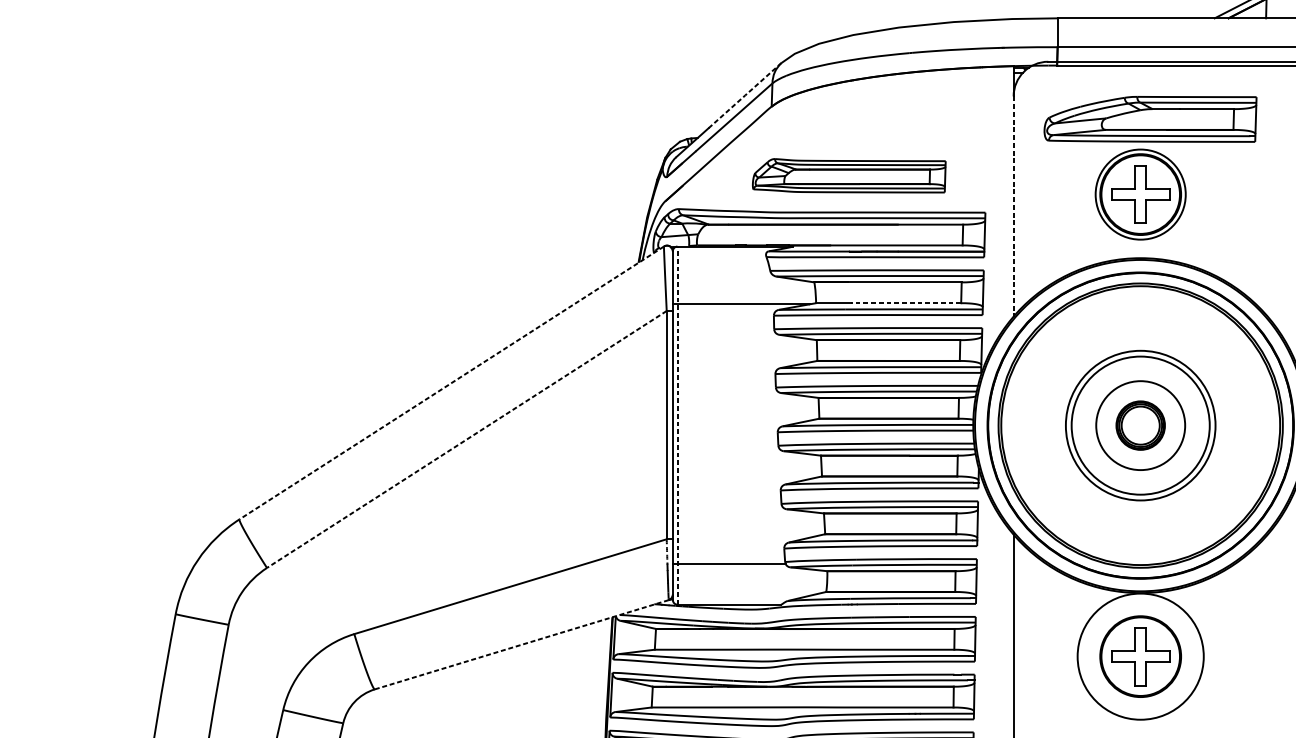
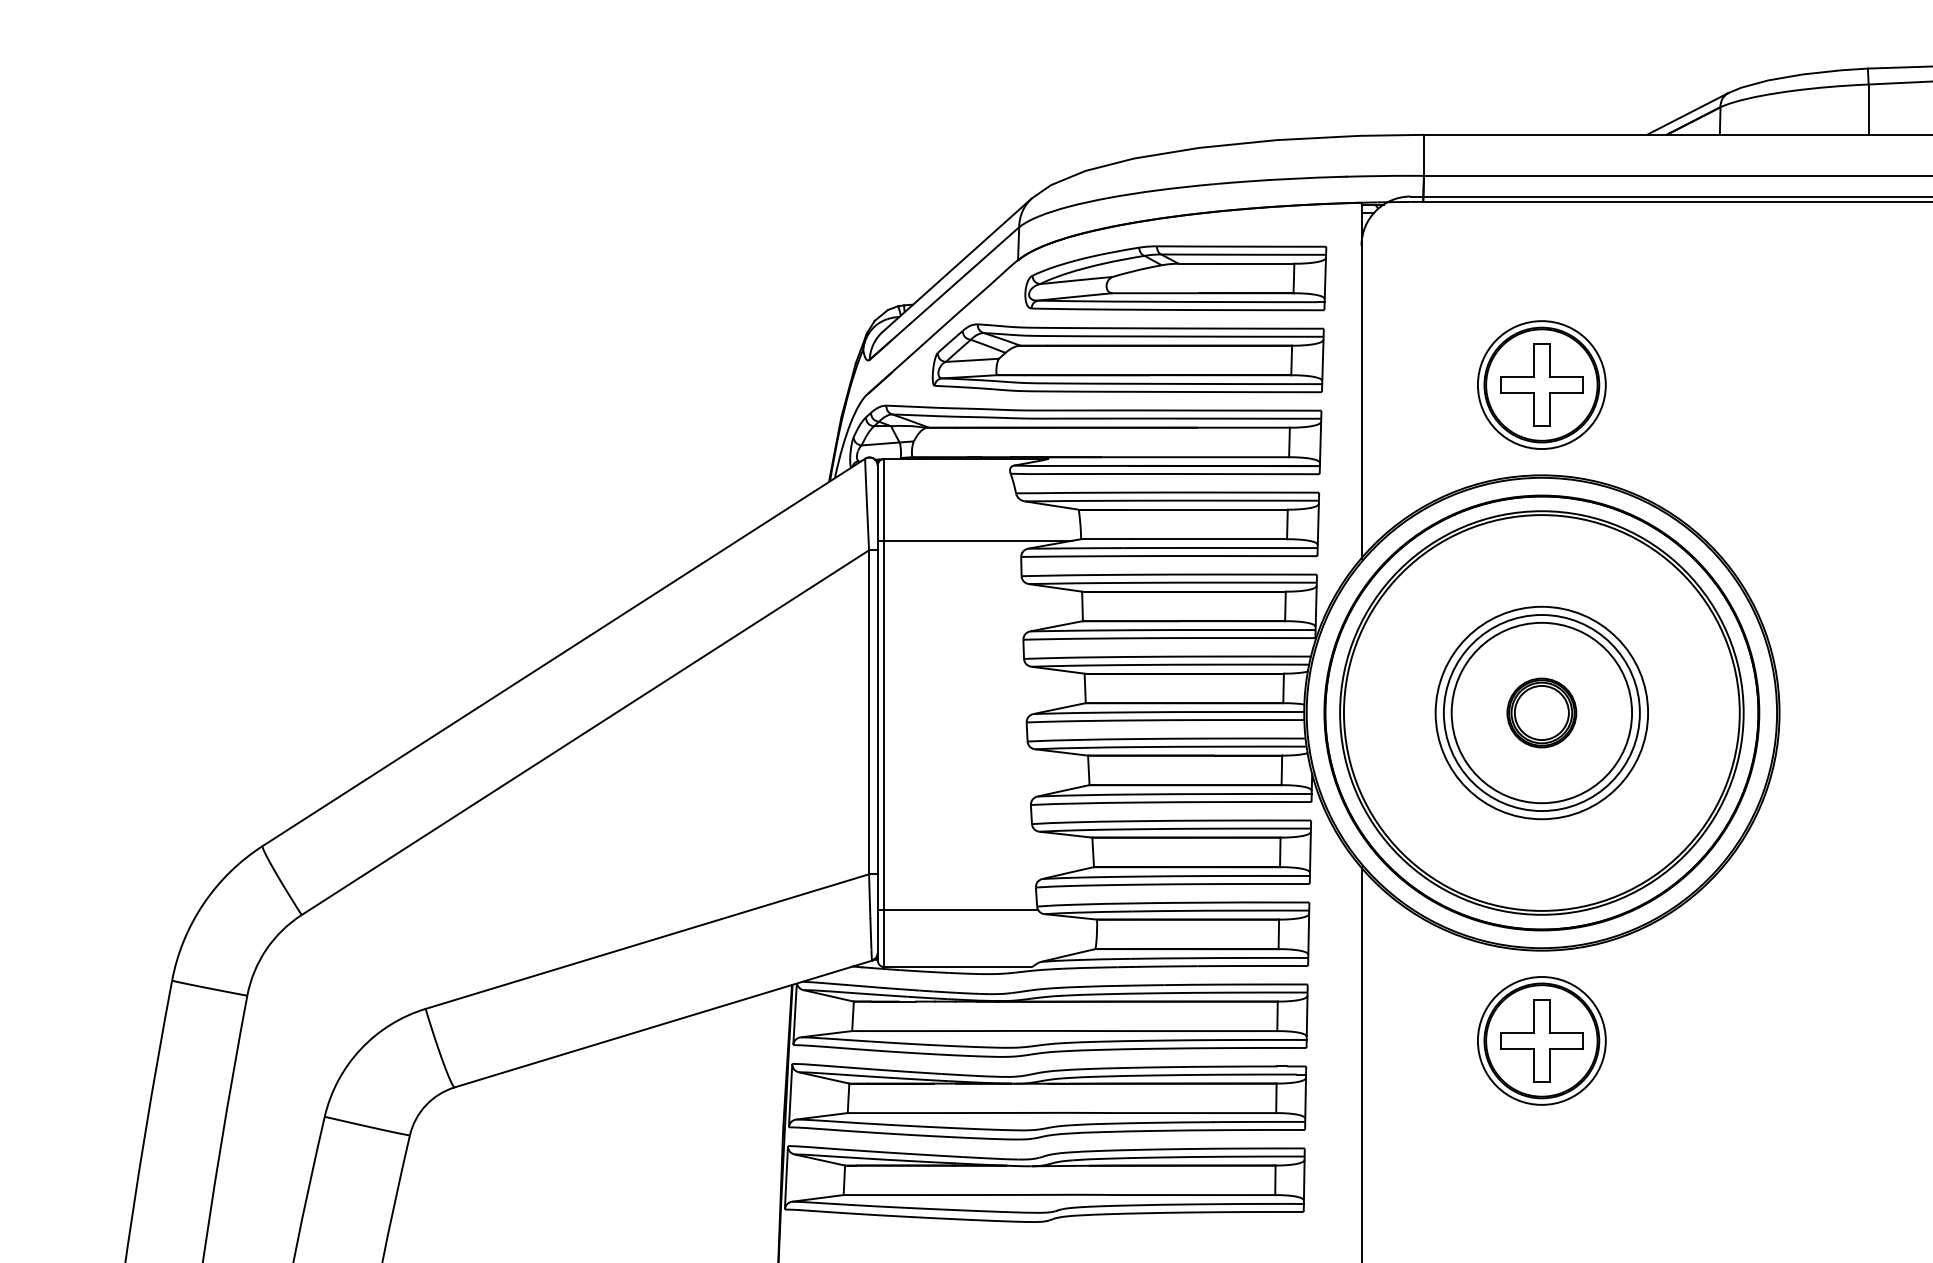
line: (745, 95) -> (980, 244), dashed -> solid
part: (1150, 119) -> (1175, 278), moved
part: (848, 175) -> (1127, 358), size x1.43
line: (1013, 206) -> (1361, 402), dashed -> solid
line: (905, 303) -> (1208, 539), dashed -> solid
line: (451, 383) -> (563, 652), dashed -> solid
line: (677, 425) -> (884, 712), dashed -> solid
circle: (1140, 425) -> (1541, 712), size x1.43
line: (466, 439) -> (584, 732), dashed -> solid
arc: (667, 552) -> (869, 892), dashed -> solid
line: (521, 645) -> (663, 1024), dashed -> solid
circle: (1140, 656) -> (1541, 1040), size x0.71

